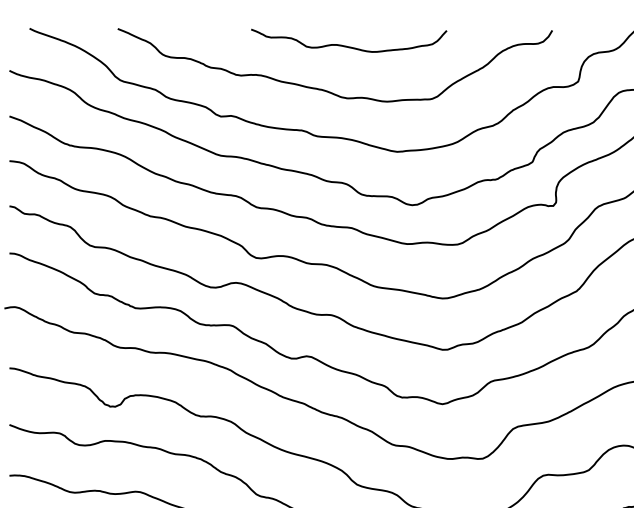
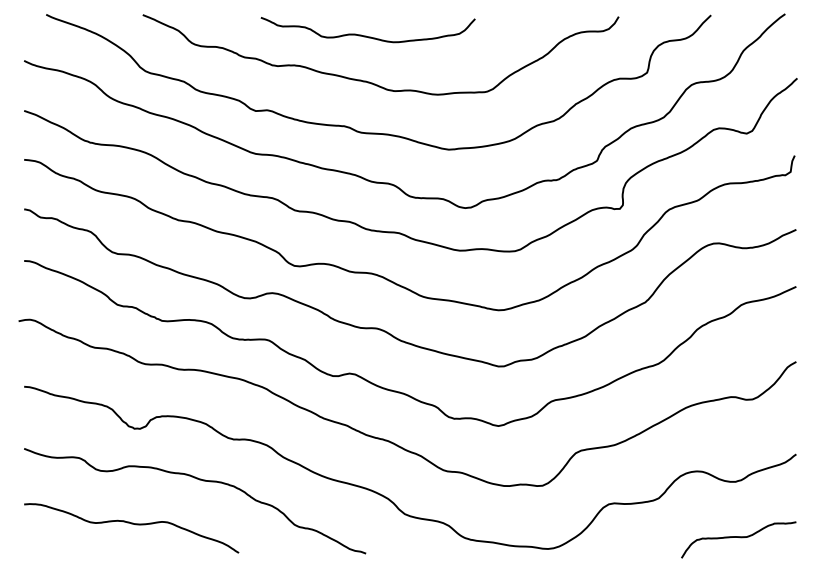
curve: (347, 45) -> (366, 35), moved

